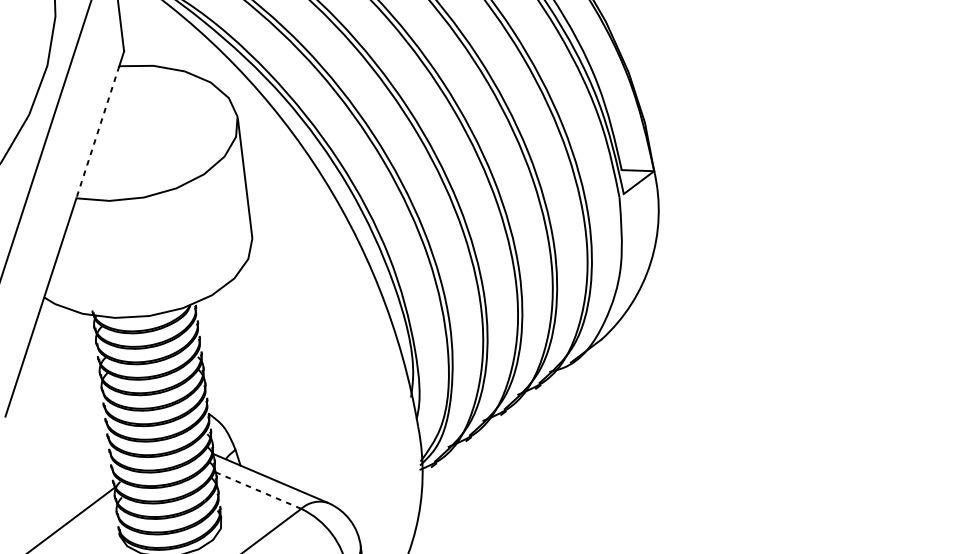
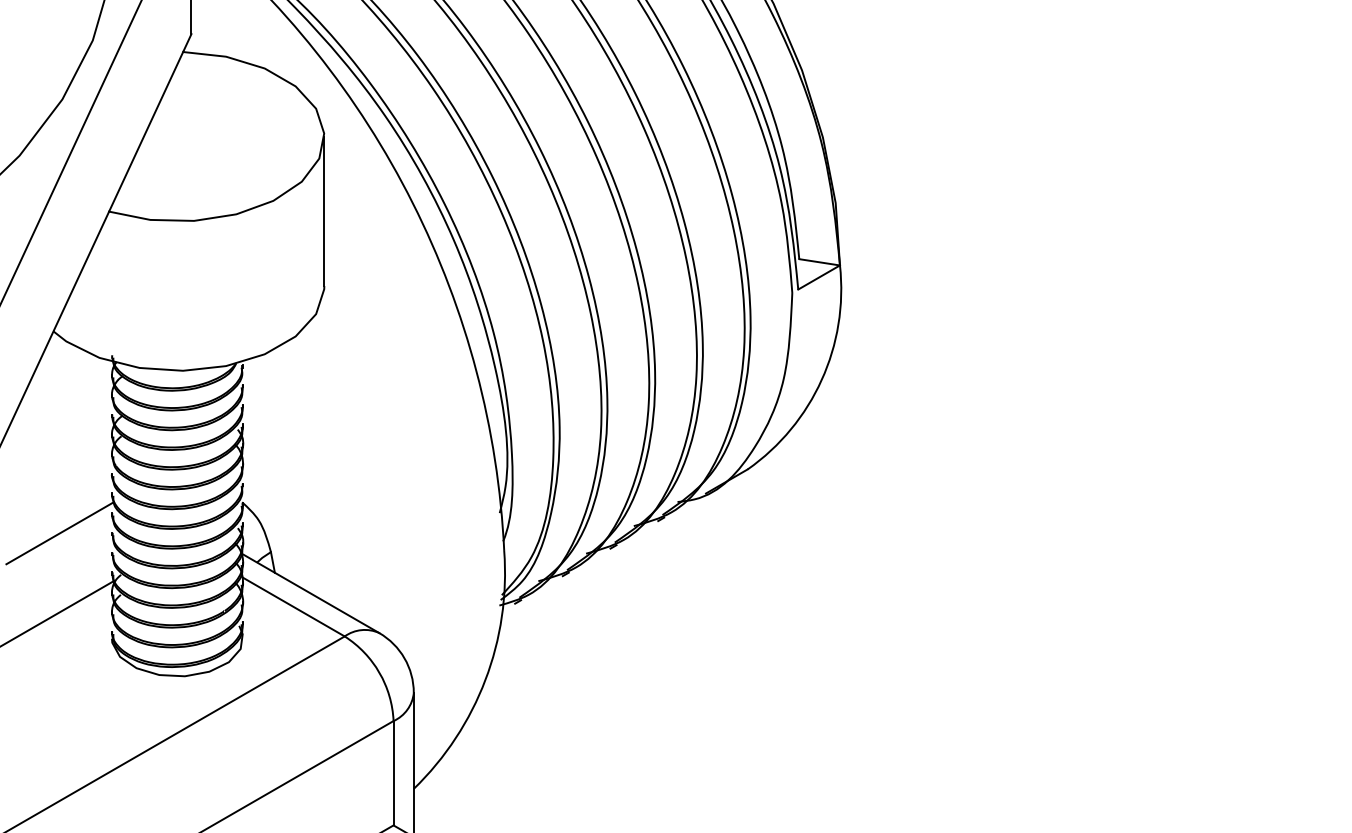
line: (98, 131) -> (146, 131), dashed -> solid
line: (68, 455) -> (60, 533), added
line: (258, 490) -> (293, 606), dashed -> solid

